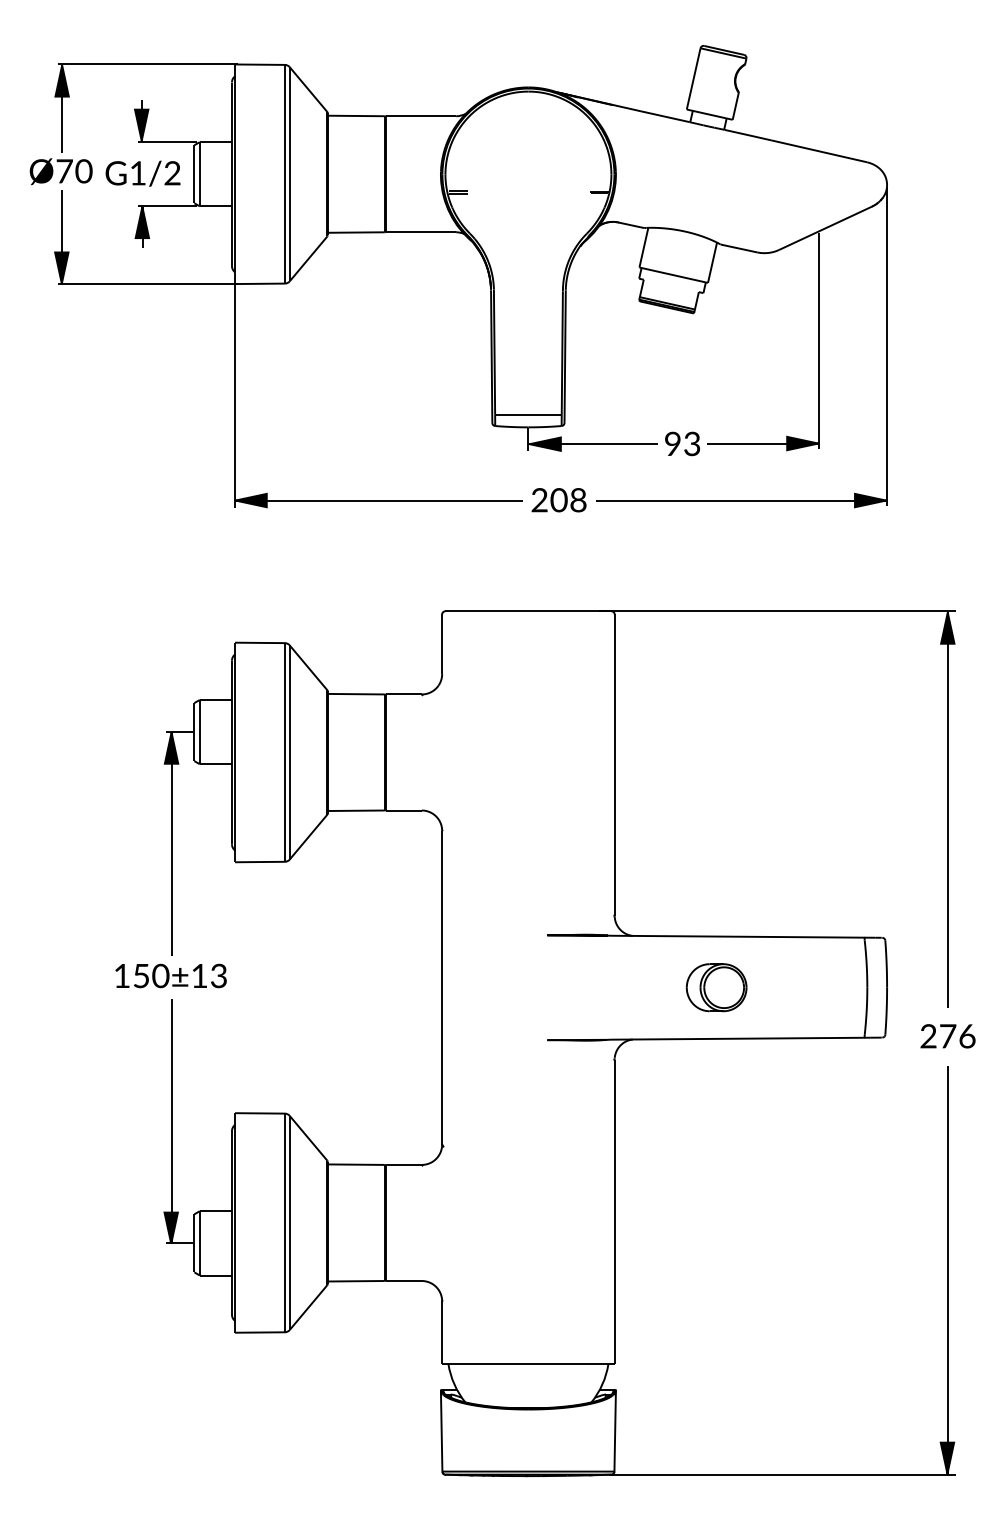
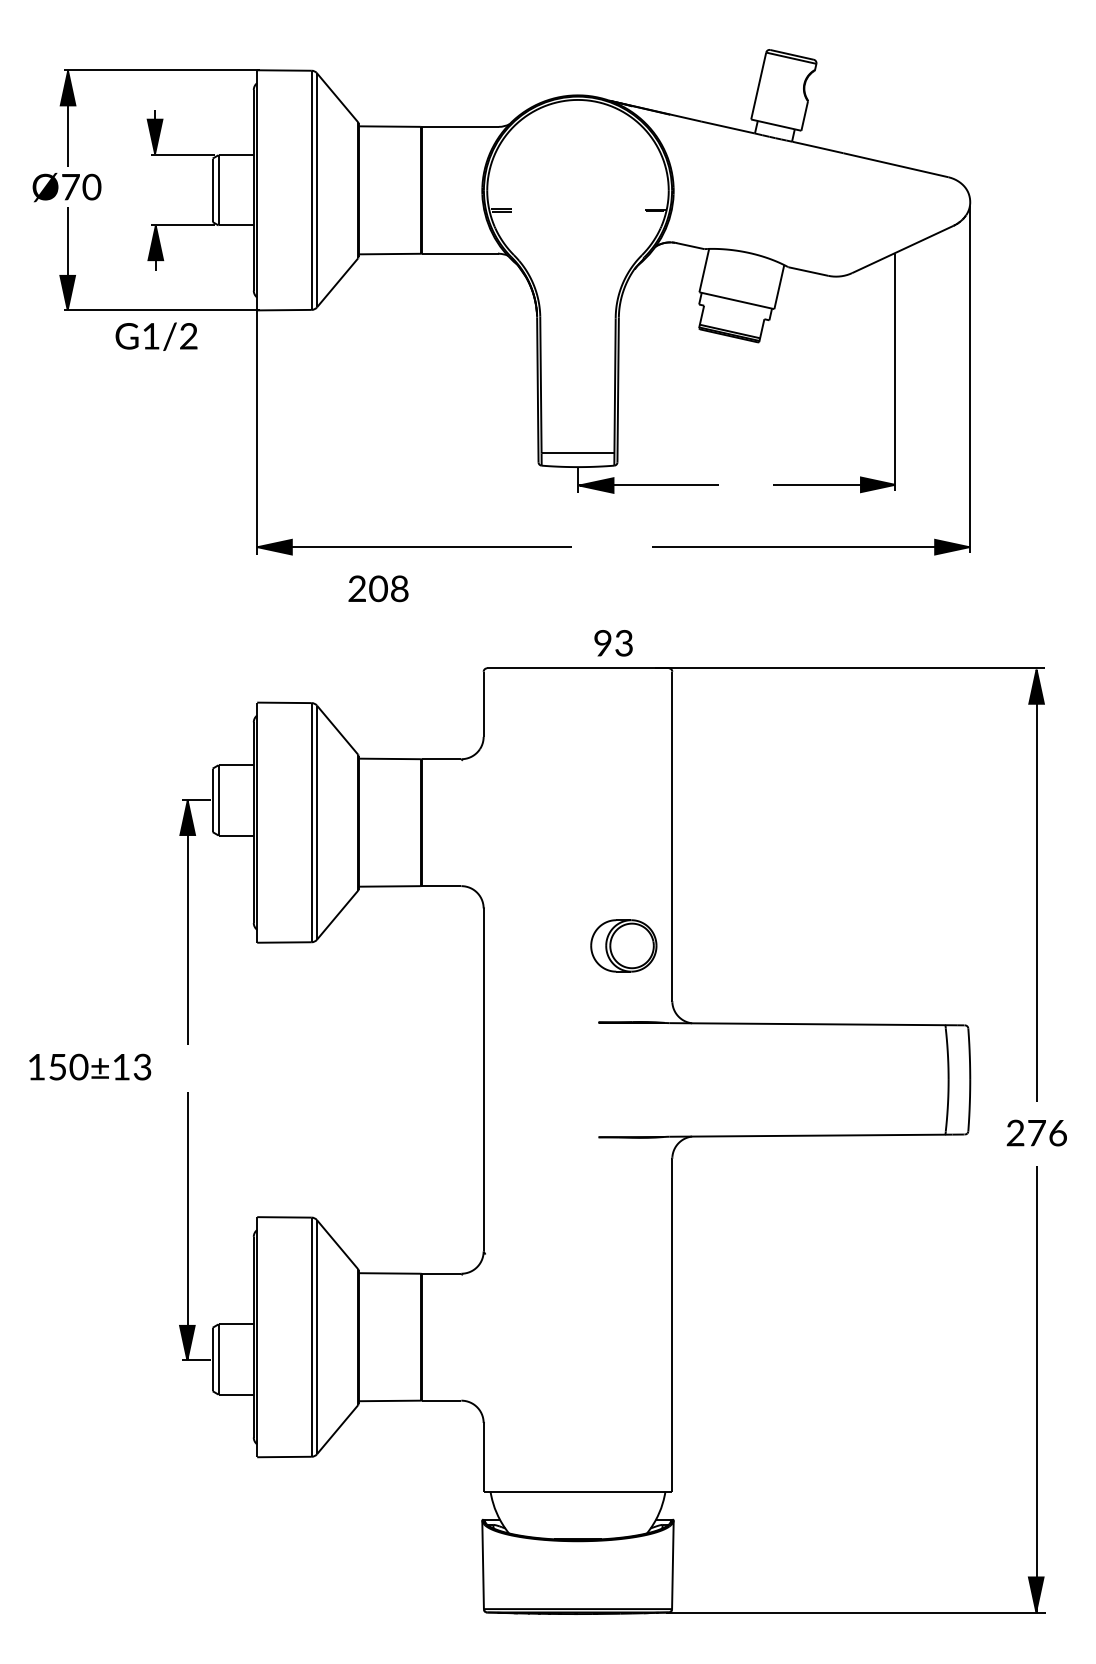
text: (143, 173) -> (156, 336), moved
text: (682, 444) -> (613, 643), moved
text: (559, 499) -> (378, 588), moved
text: (171, 975) -> (90, 1066), moved
part: (716, 987) -> (623, 945), moved

